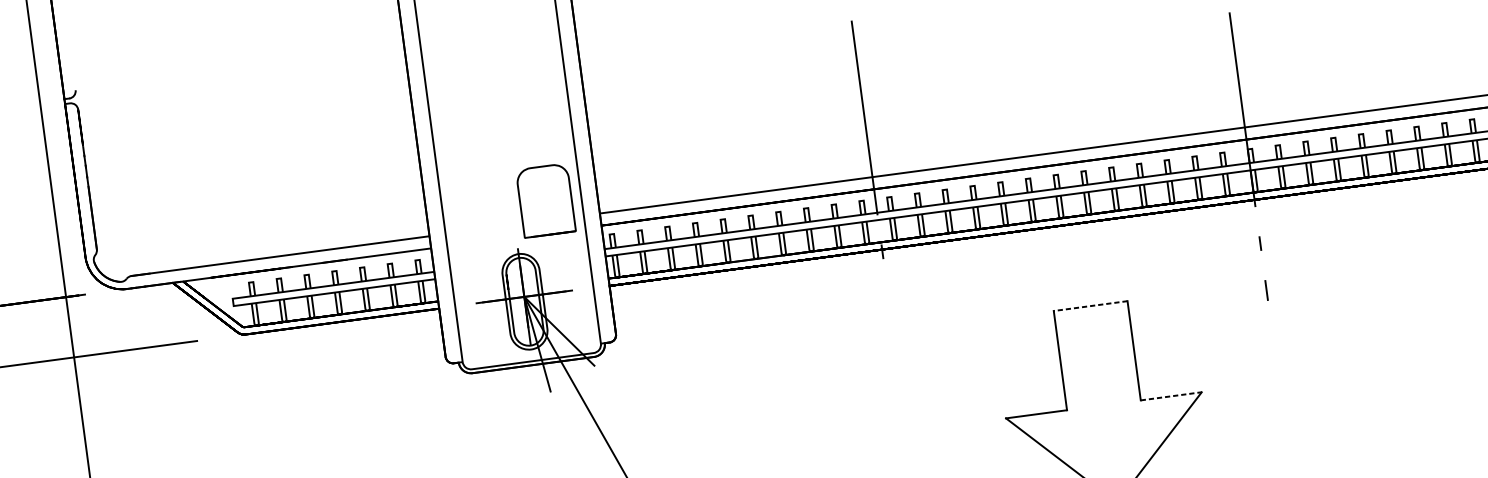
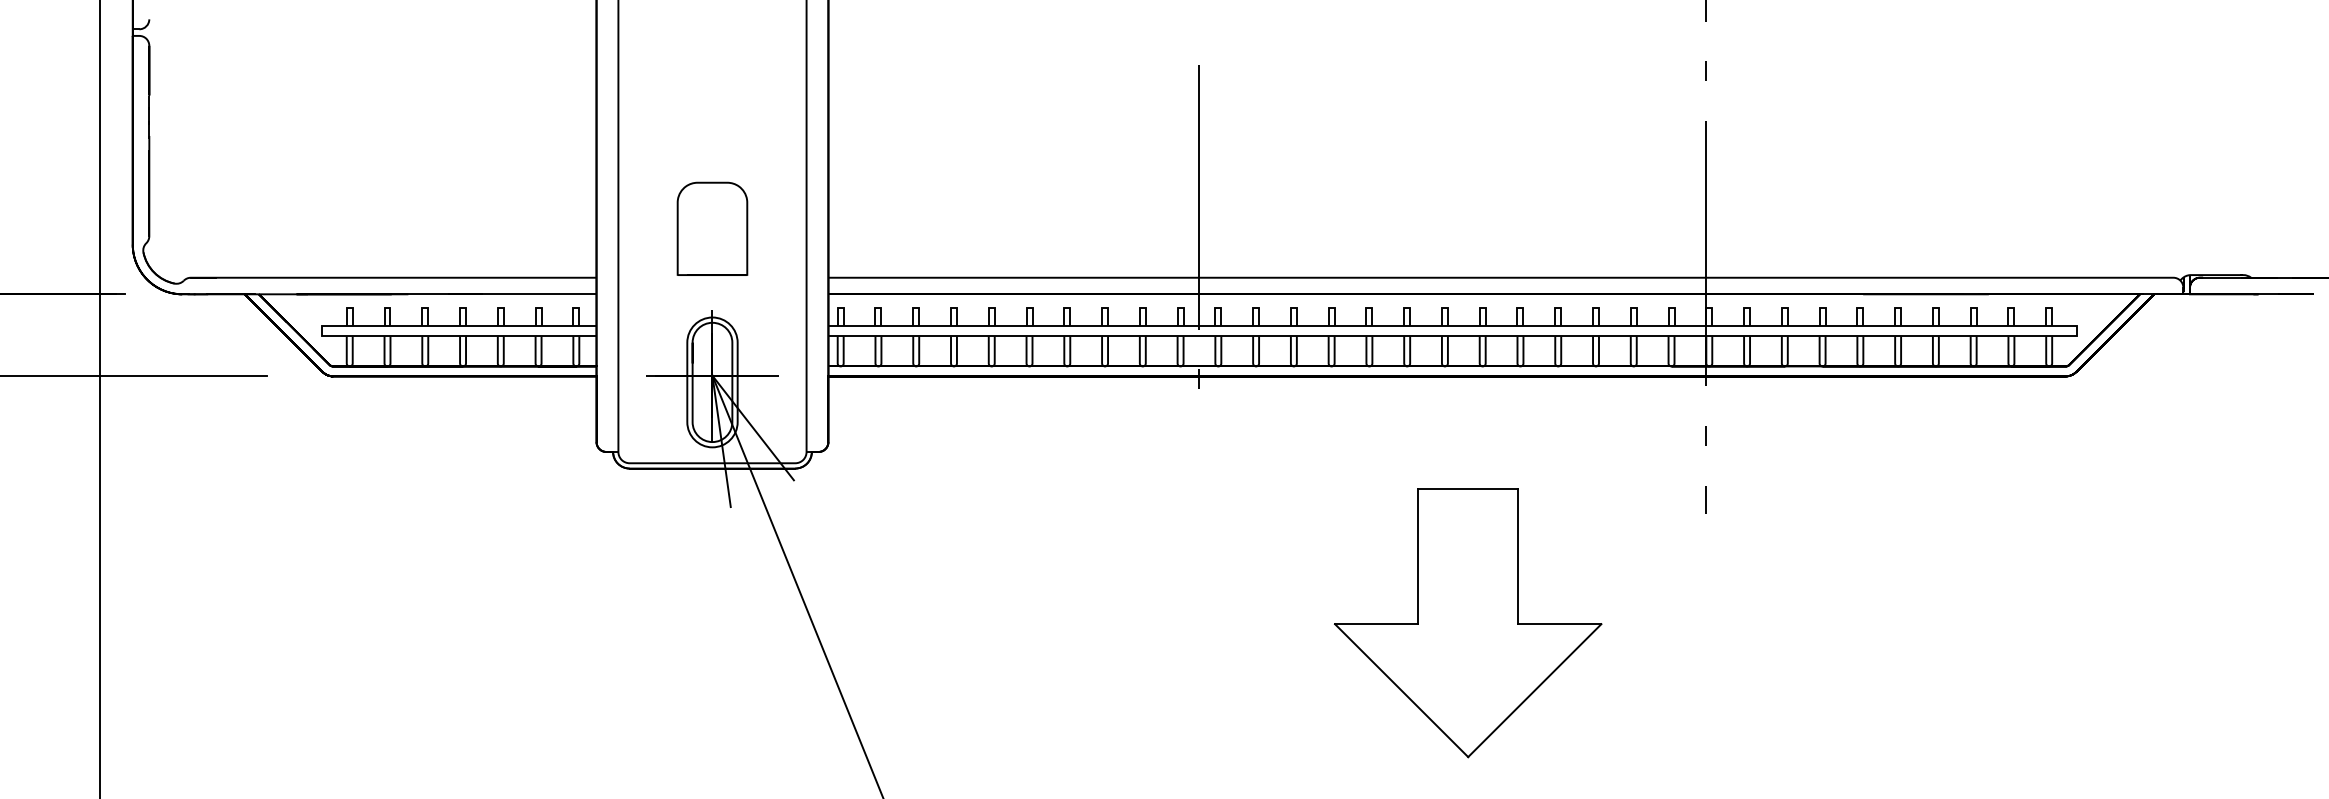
part: (545, 200) -> (712, 228), moved
line: (1090, 306) -> (1467, 489), dashed -> solid
line: (1171, 396) -> (1560, 624), dashed -> solid

